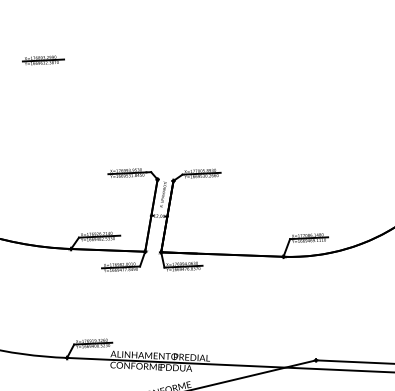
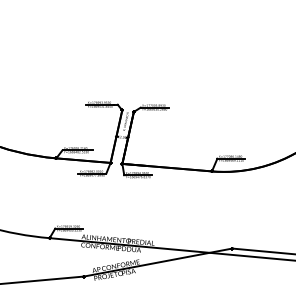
part: (43, 59) -> (42, 18), removed

